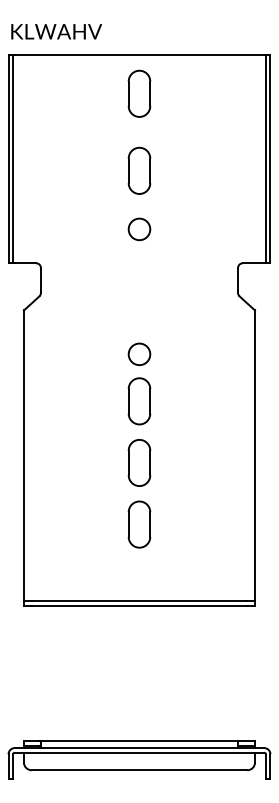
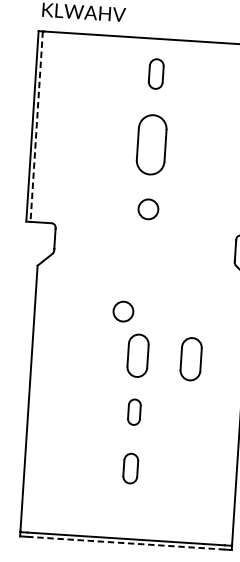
part: (139, 93) -> (156, 73), size x0.7
line: (13, 159) -> (36, 126), solid -> dashed
part: (139, 170) -> (151, 144), size x1.4
circle: (139, 229) -> (148, 209), moved
circle: (139, 353) -> (123, 310), moved
part: (197, 401) -> (191, 359), added
part: (139, 462) -> (134, 411), size x0.6
part: (139, 524) -> (130, 468), size x0.7
line: (139, 605) -> (125, 542), solid -> dashed

